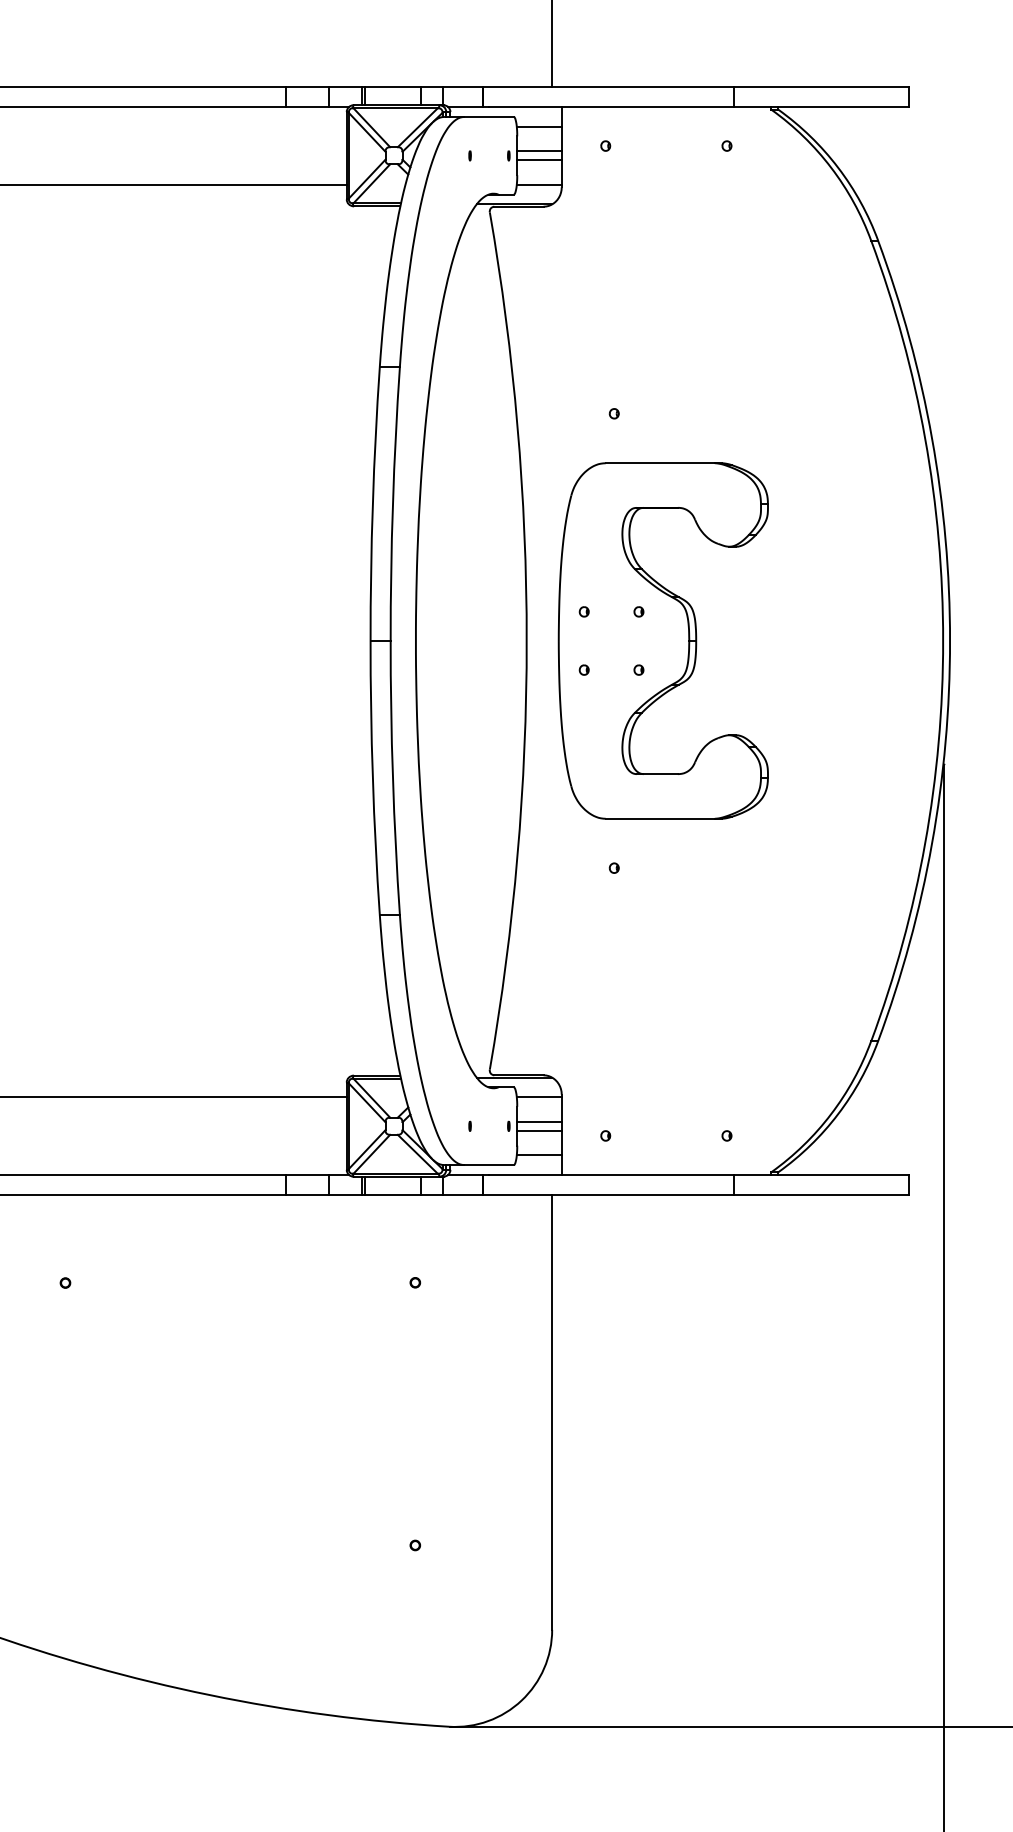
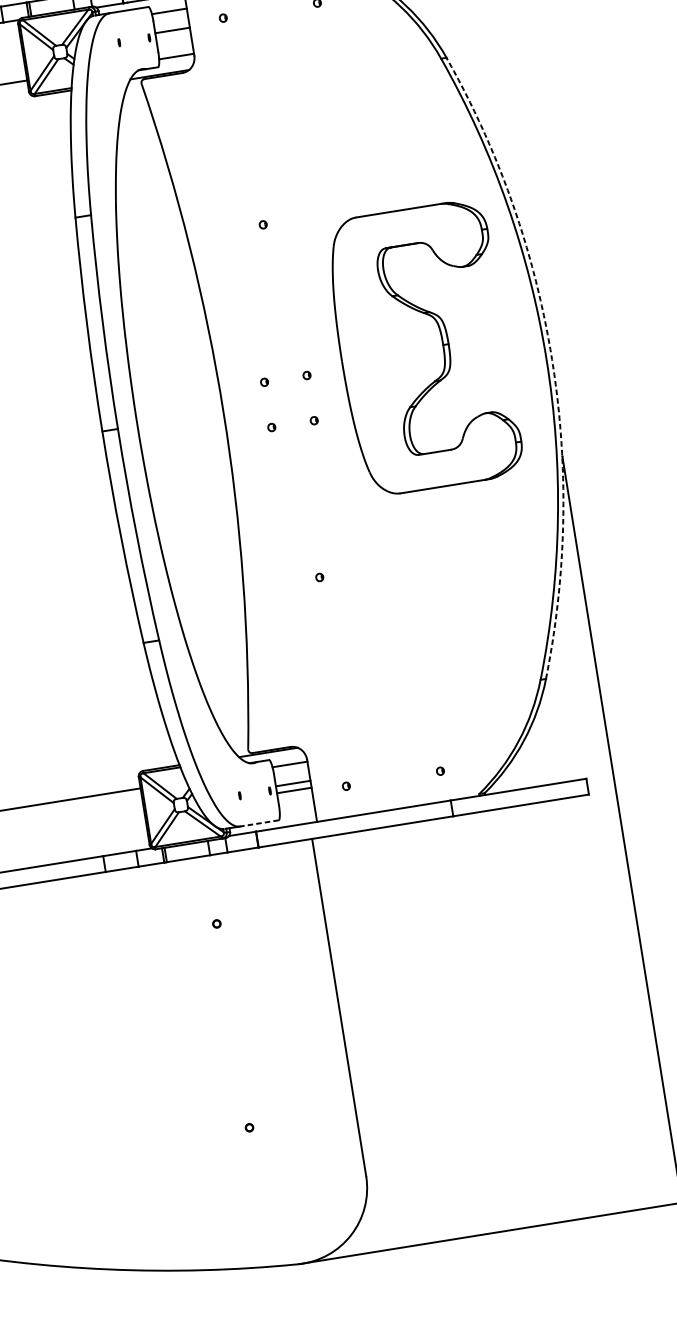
line: (539, 160) -> (173, 37), removed
part: (662, 640) -> (422, 347), moved
arc: (950, 641) -> (552, 359), solid -> dashed
line: (538, 1155) -> (296, 809), removed
line: (489, 1165) -> (259, 823), solid -> dashed

